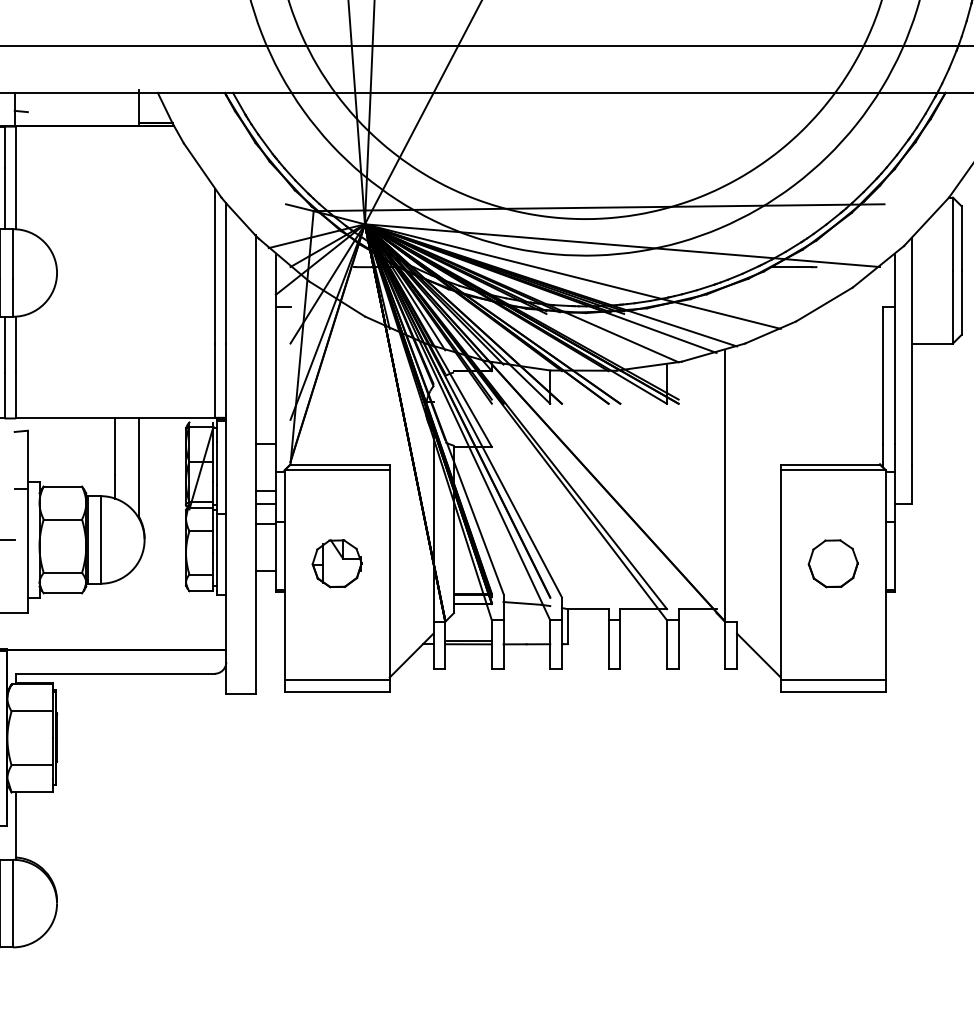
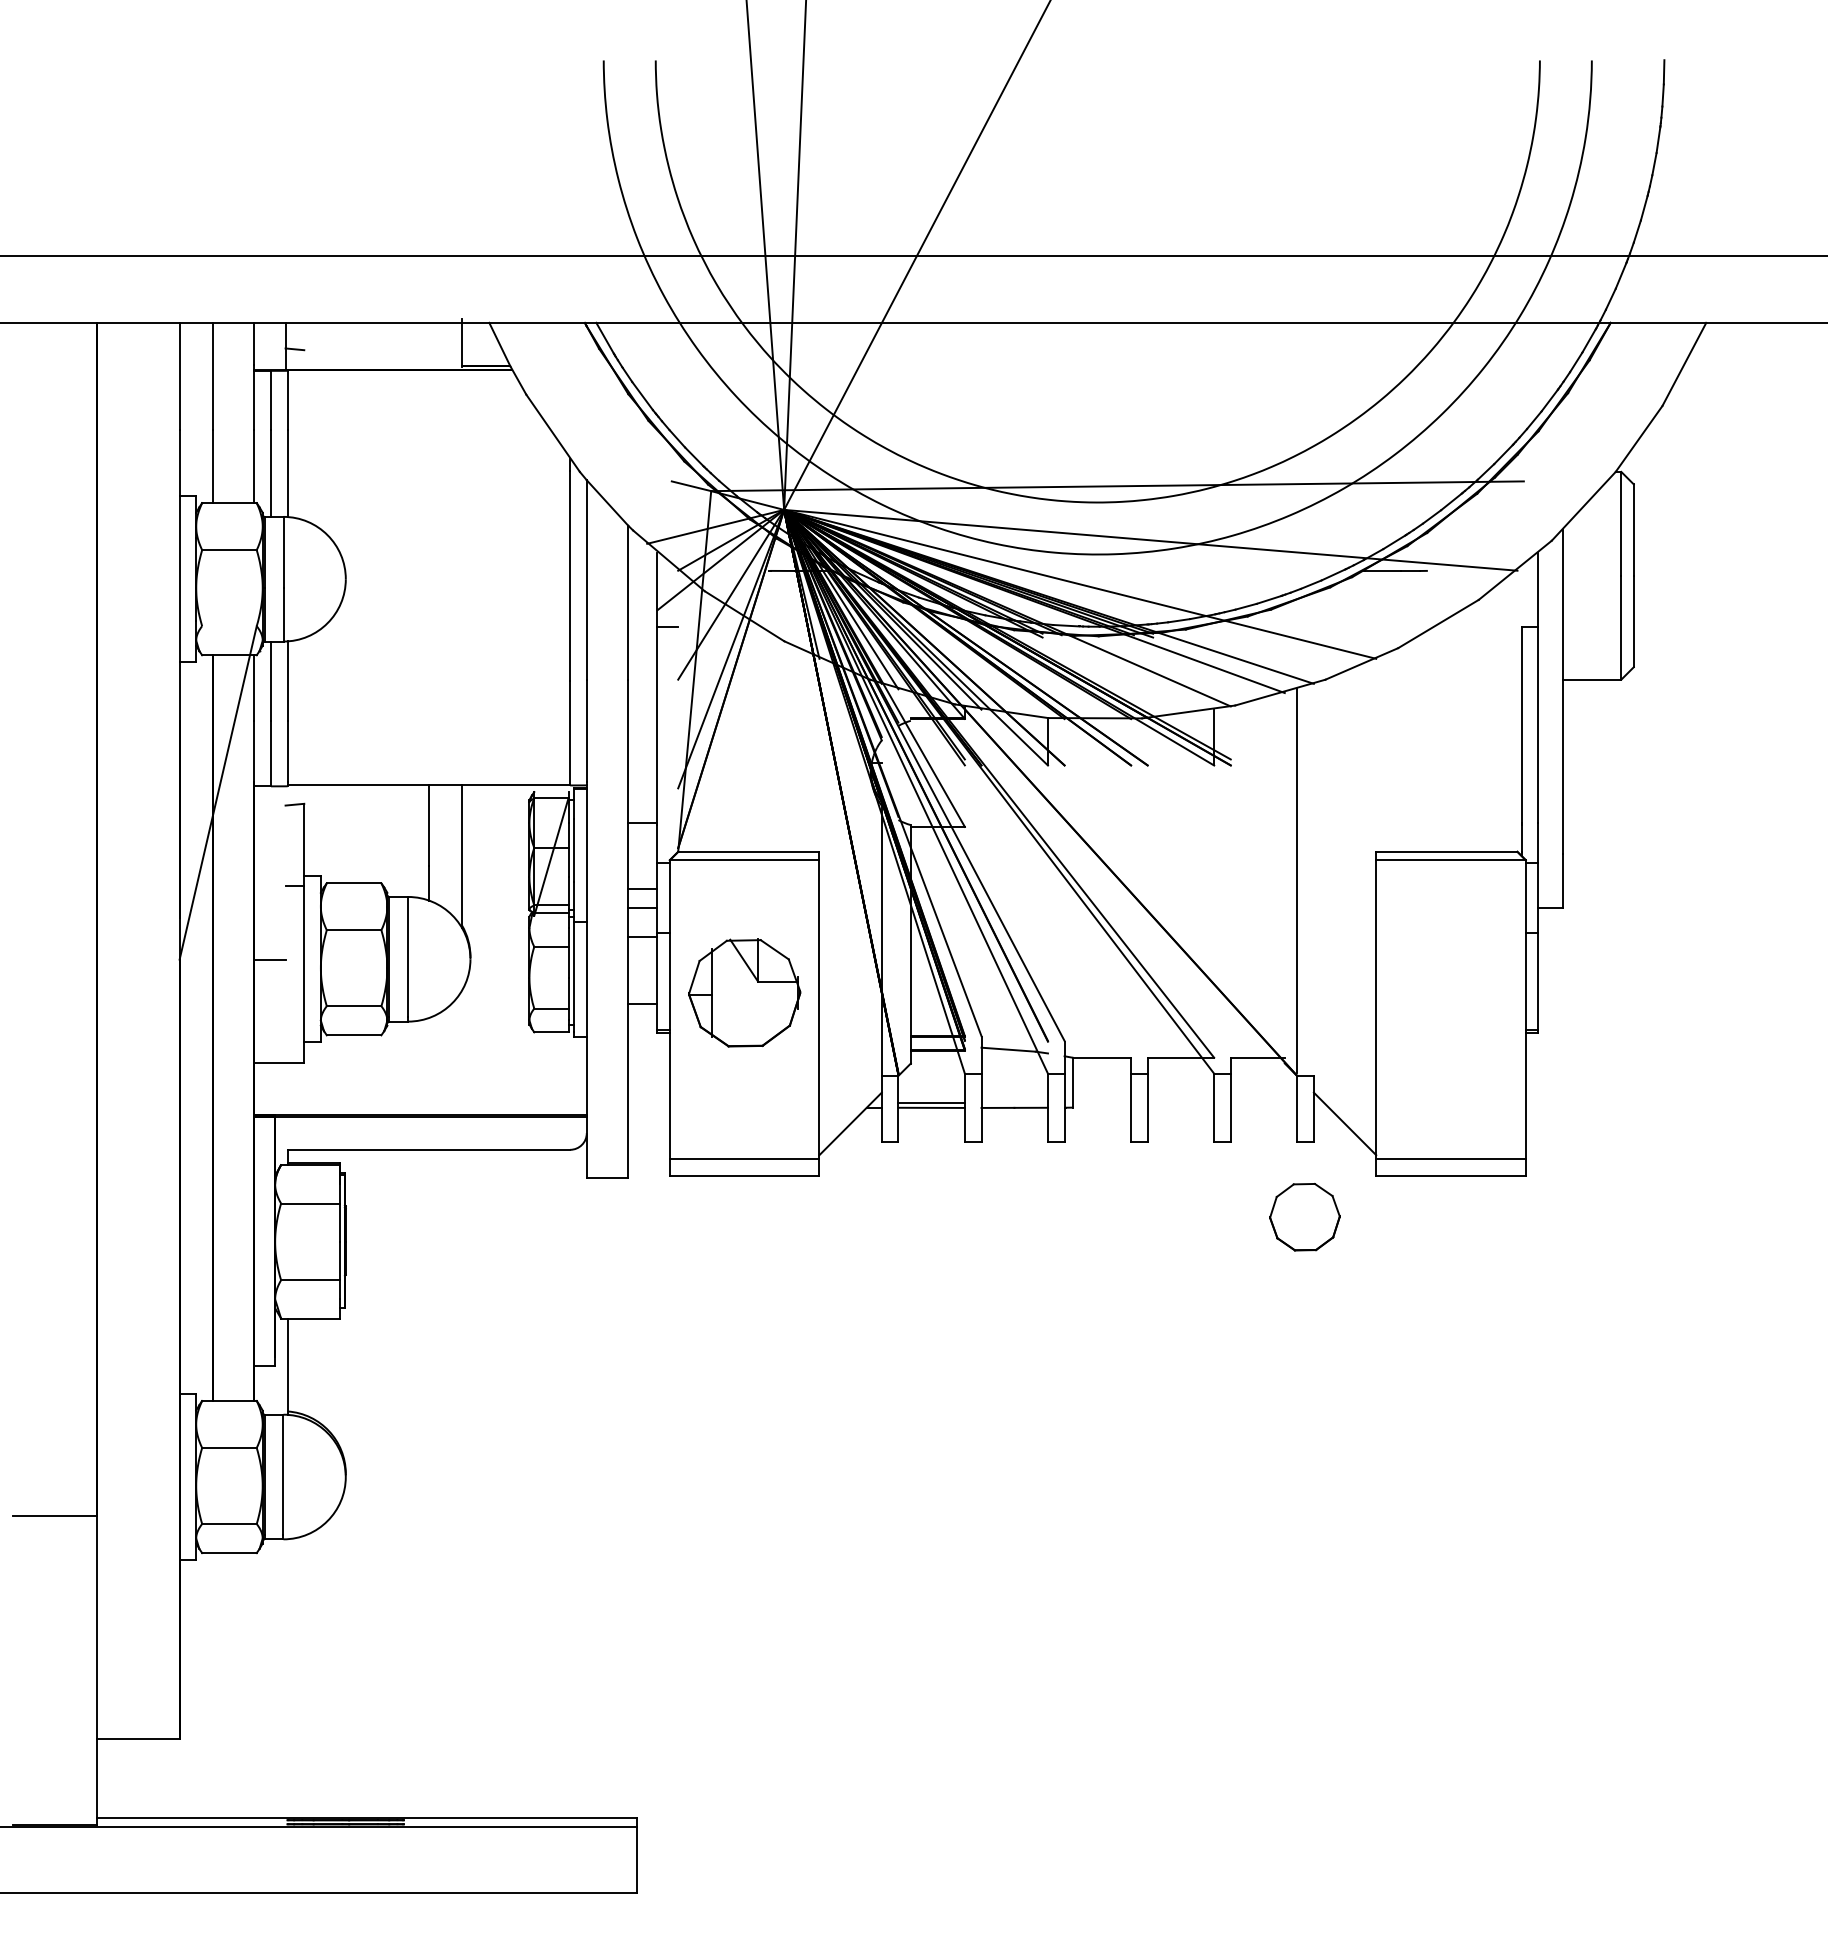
part: (337, 563) -> (744, 992), size x1.6
part: (832, 563) -> (1304, 1216), moved

